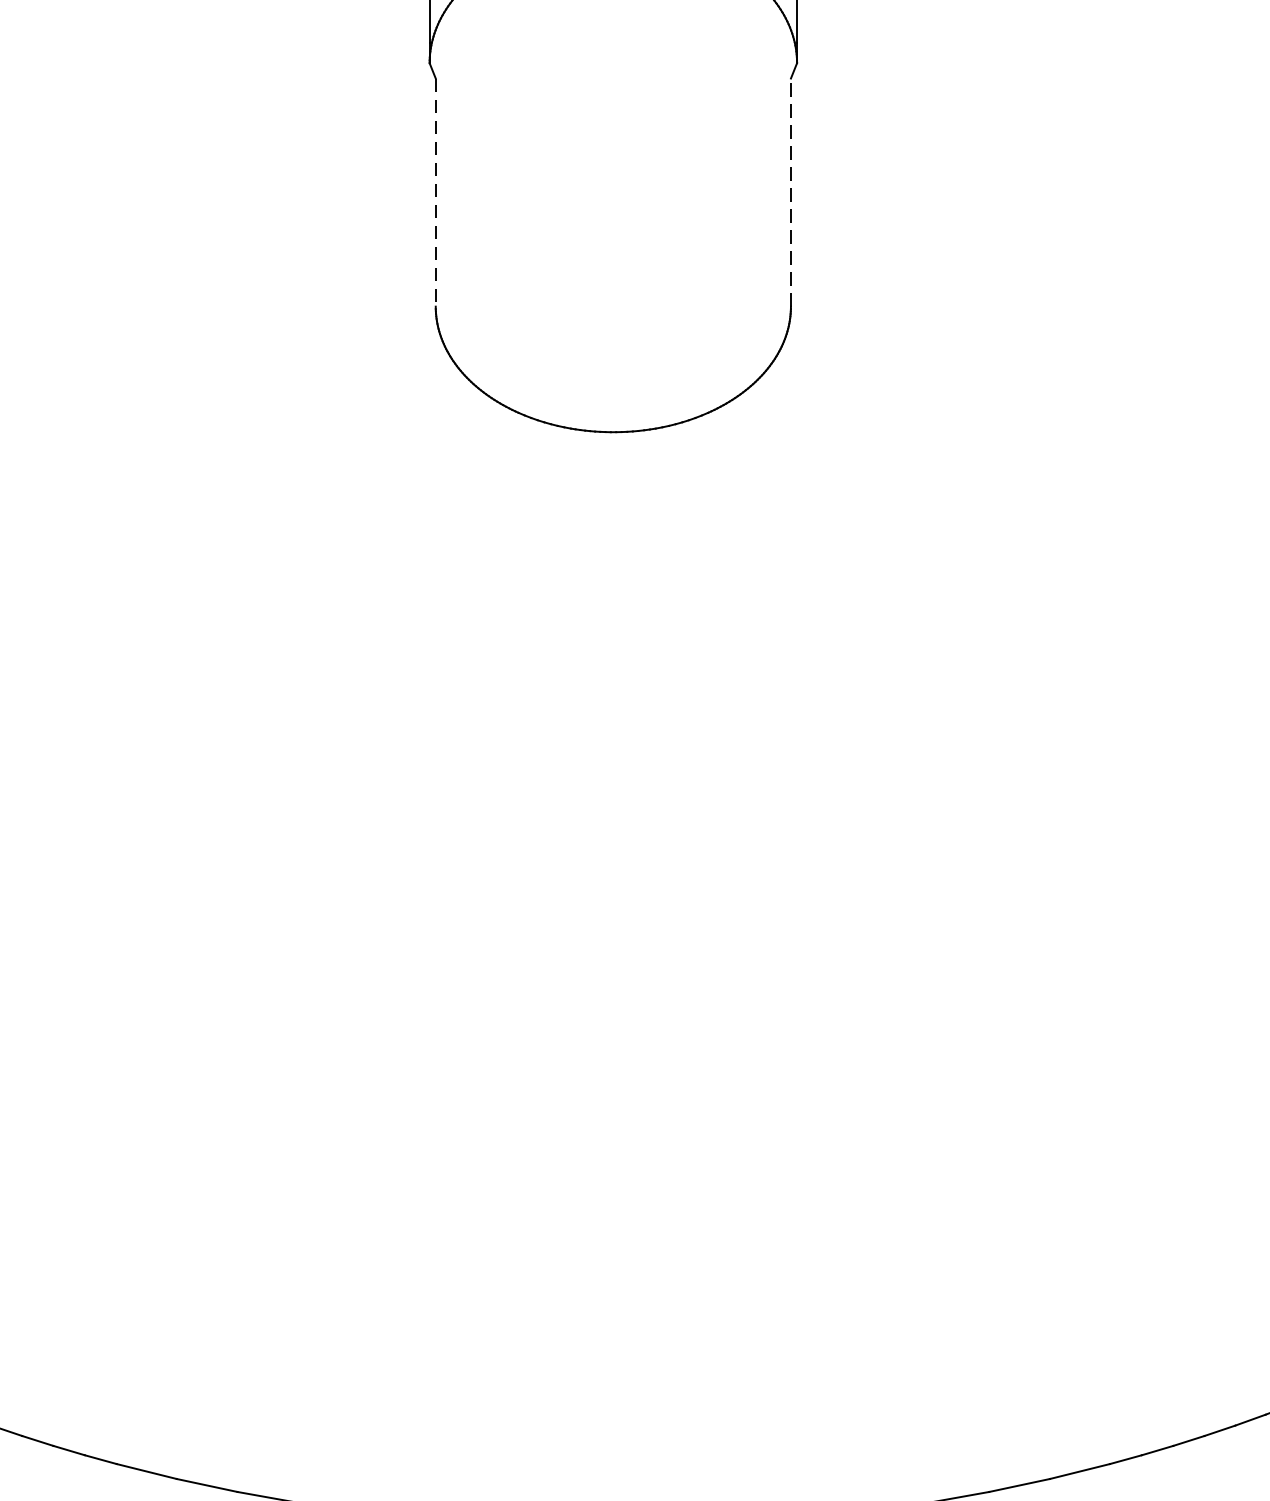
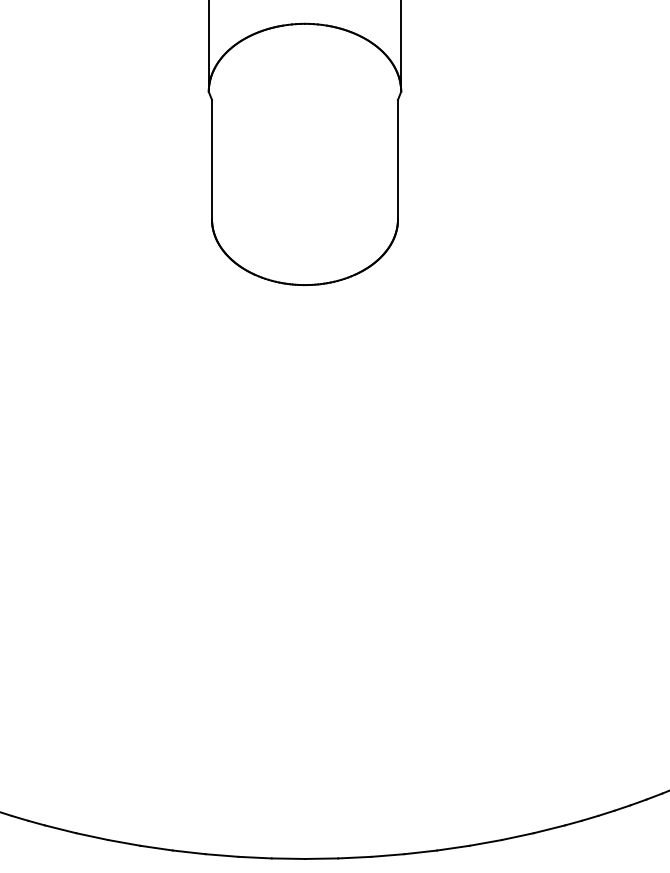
line: (434, 192) -> (211, 159), dashed -> solid
line: (791, 192) -> (398, 159), dashed -> solid

